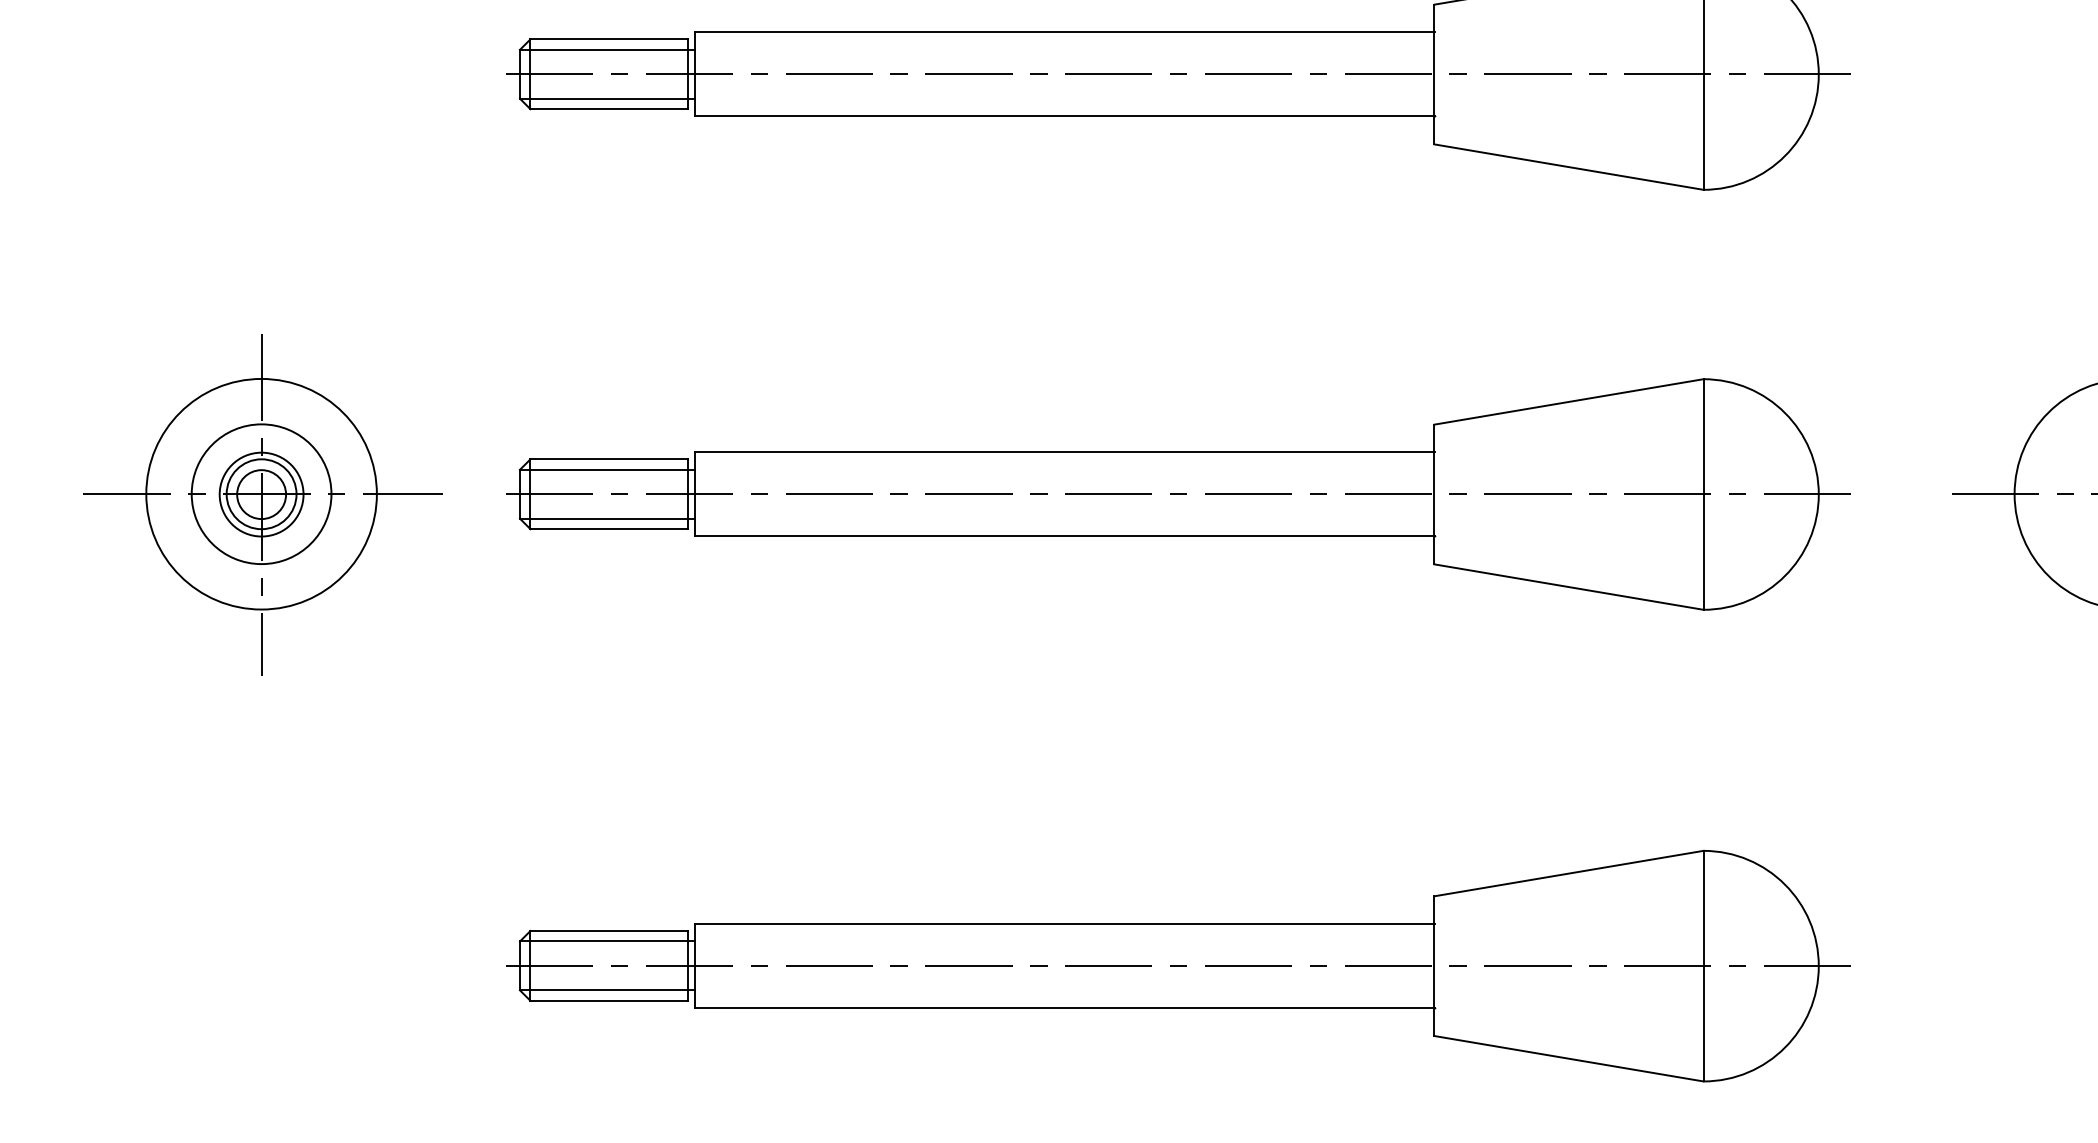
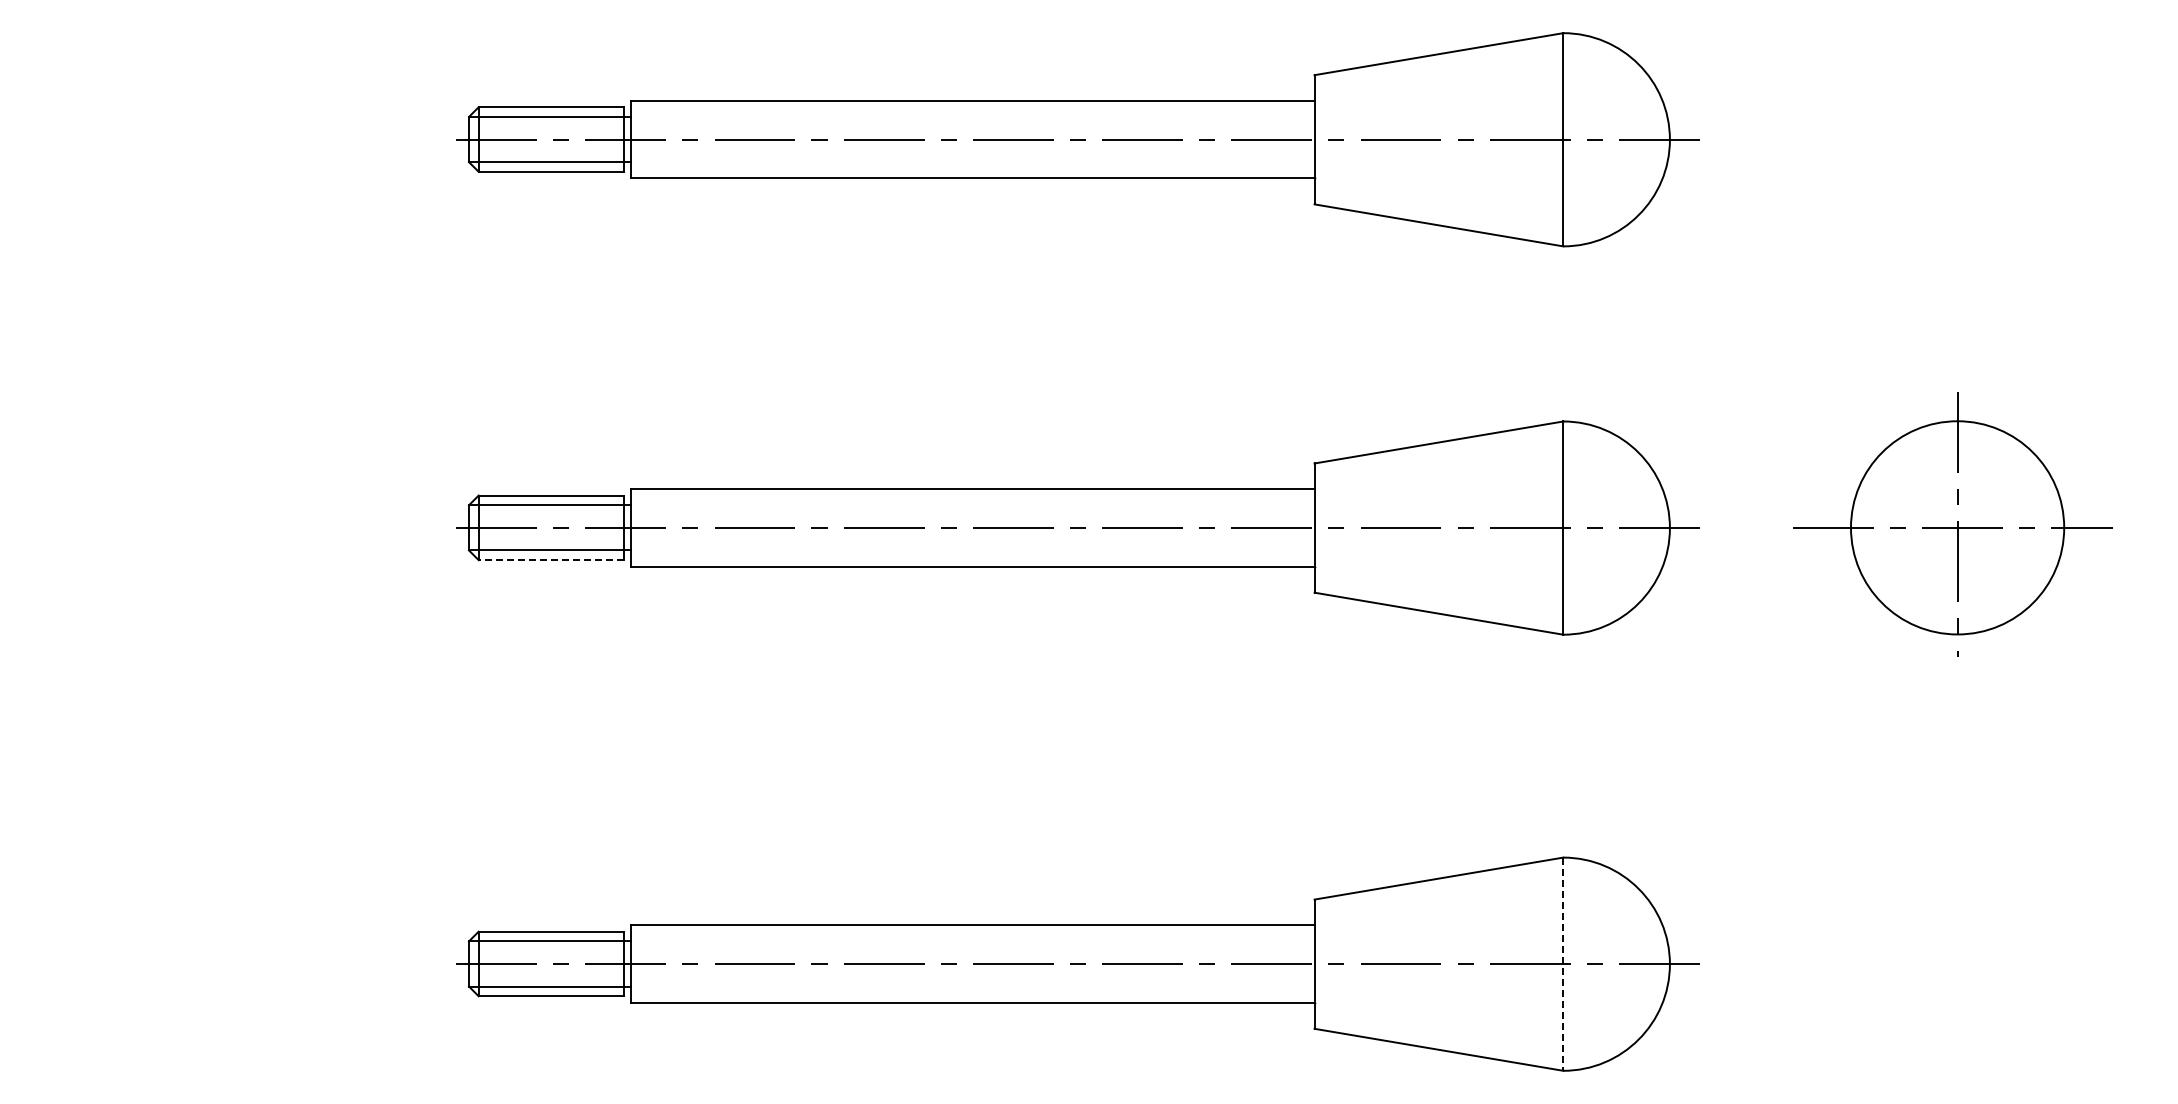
part: (263, 504) -> (231, 537), removed
line: (609, 529) -> (551, 560), solid -> dashed
line: (1703, 966) -> (1563, 964), solid -> dashed

